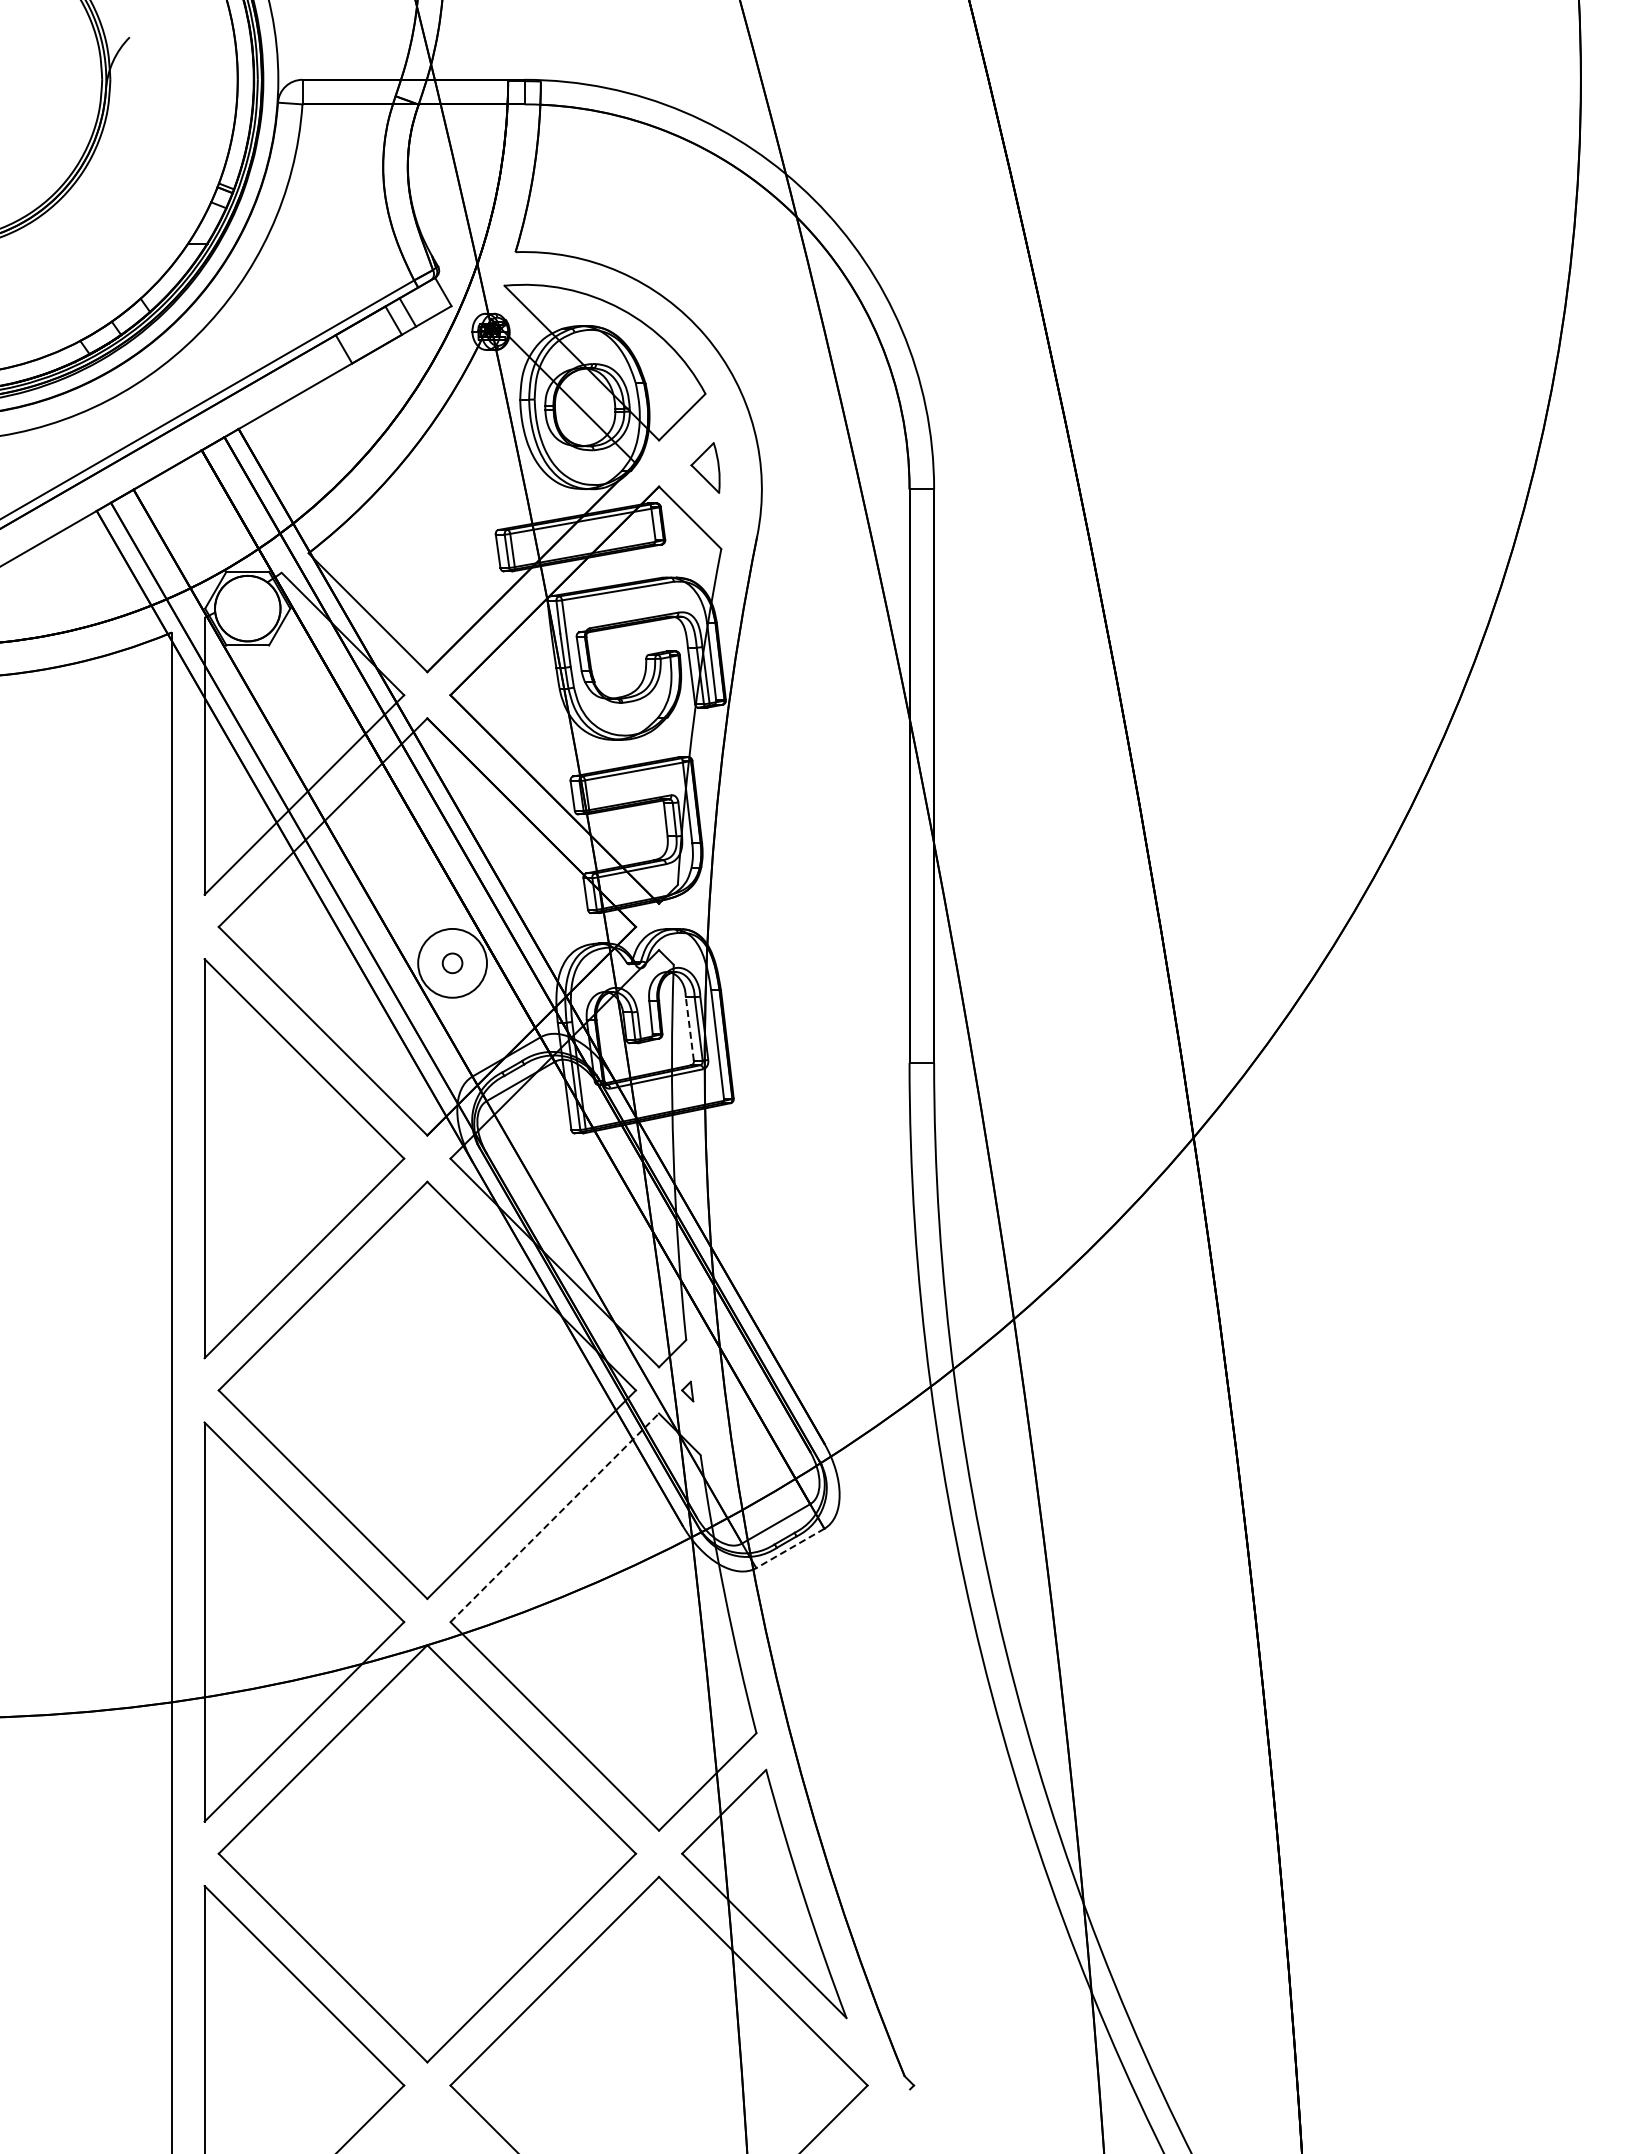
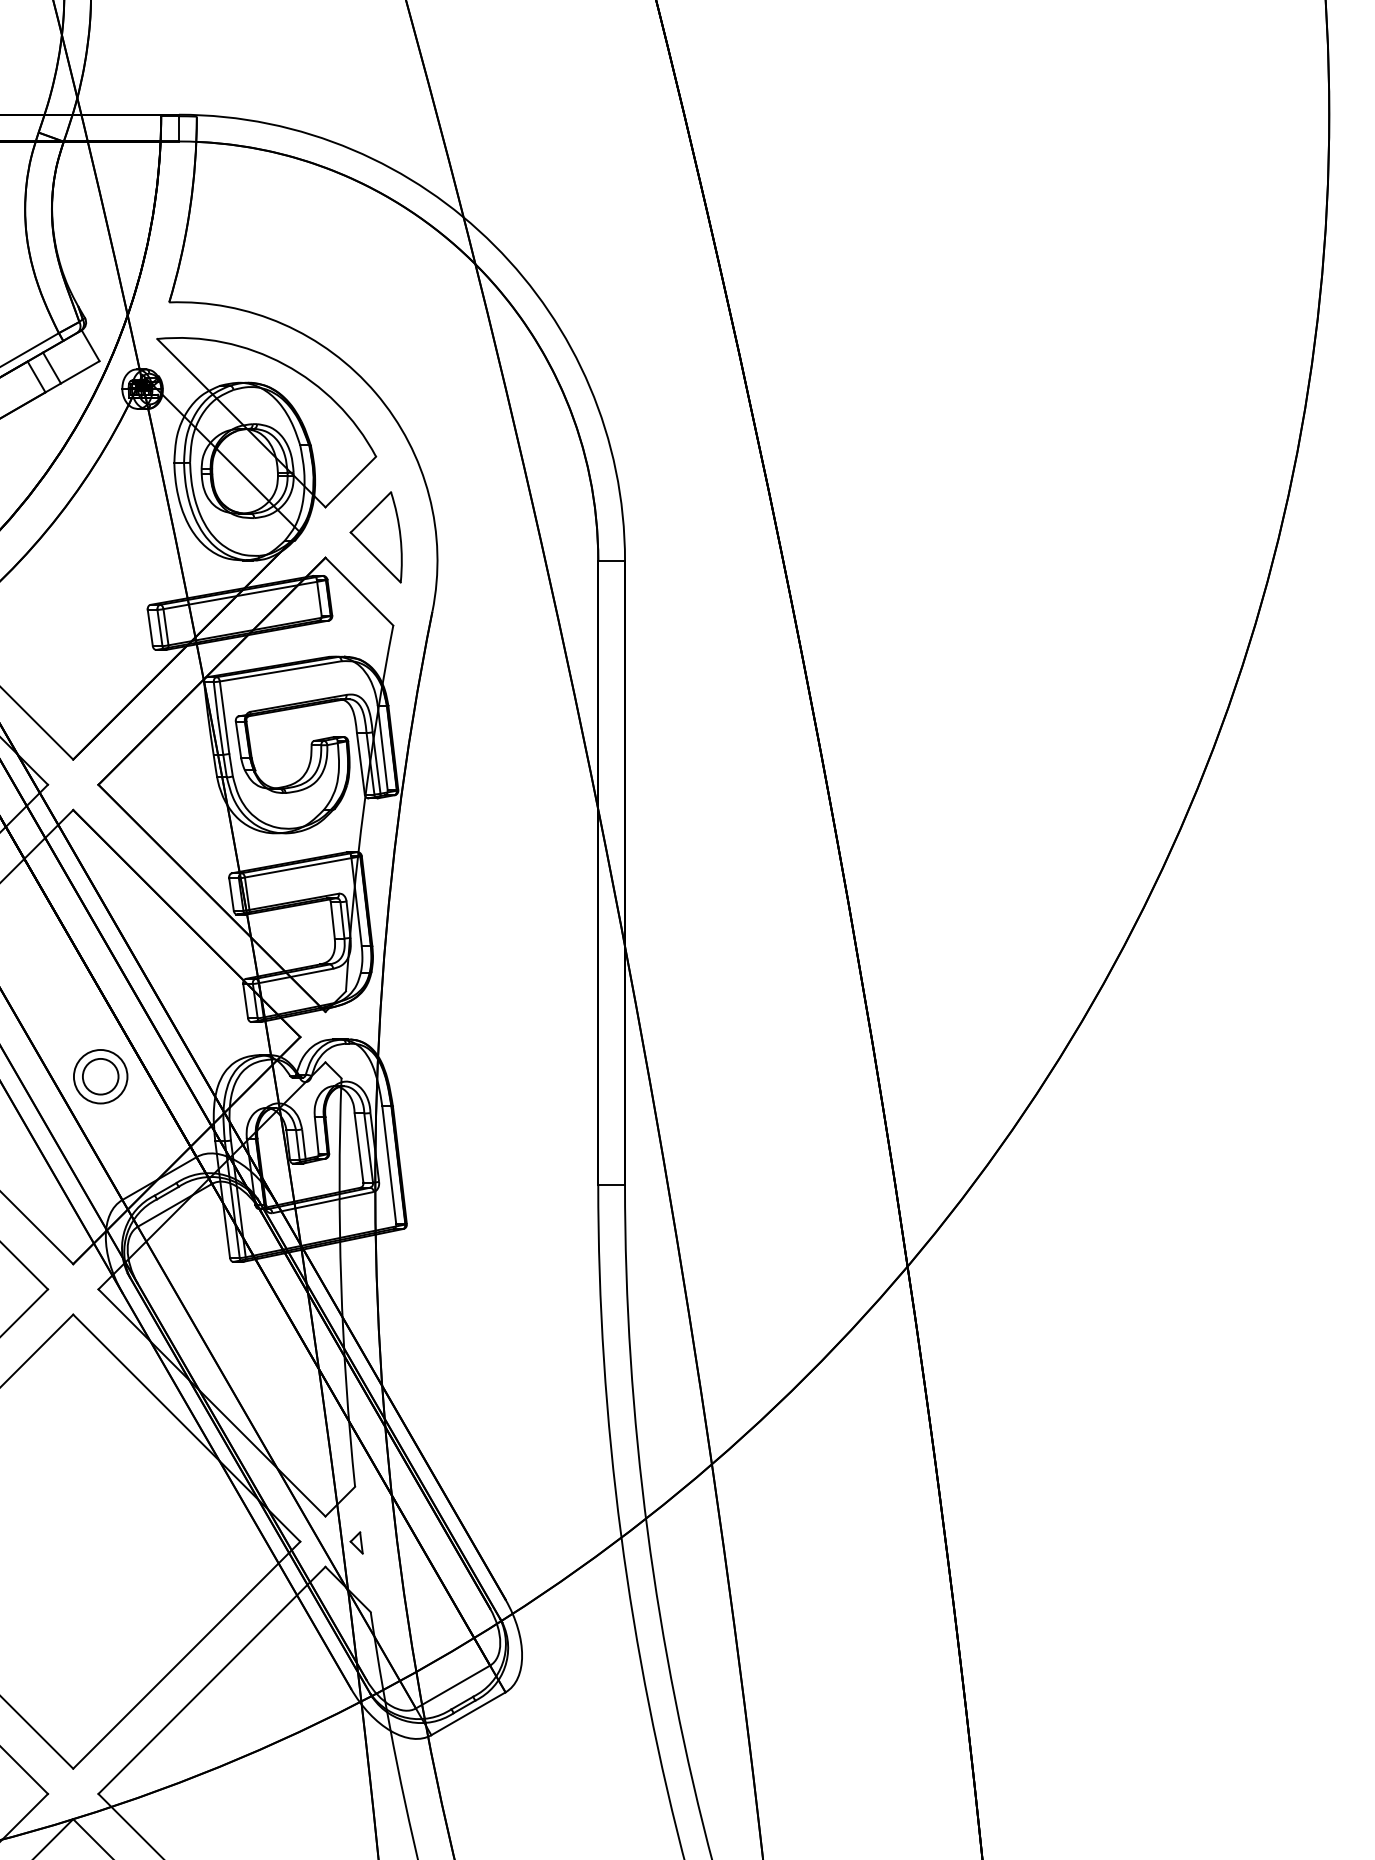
part: (705, 467) -> (376, 536), size x1.67
circle: (452, 962) -> (100, 1075), size x0.71
circle: (452, 962) -> (100, 1075), size x1.67
line: (689, 1028) -> (358, 1147), dashed -> solid
line: (555, 1517) -> (212, 1680), dashed -> solid
line: (789, 1548) -> (467, 1713), dashed -> solid

